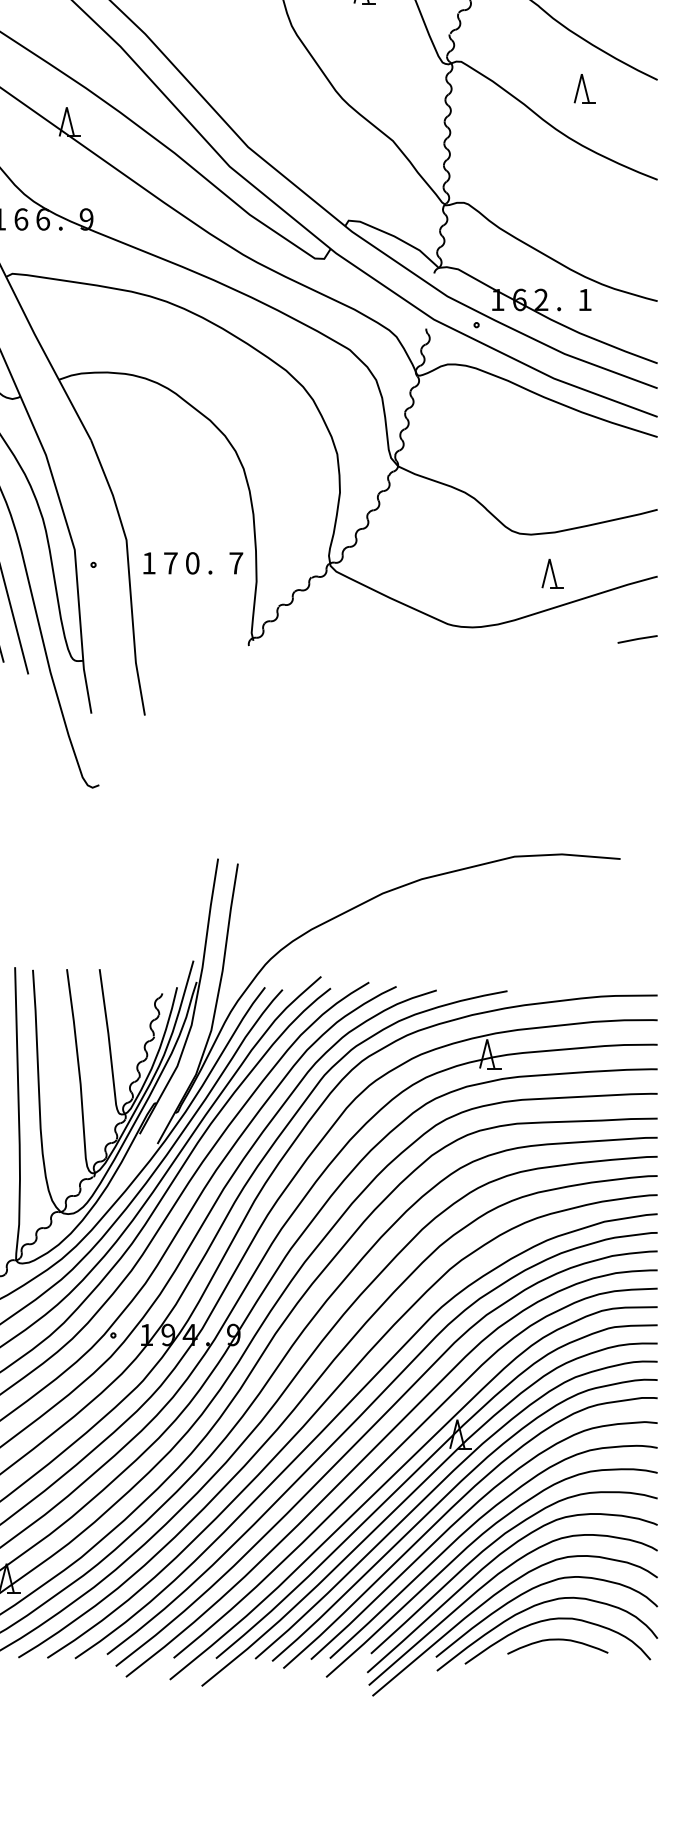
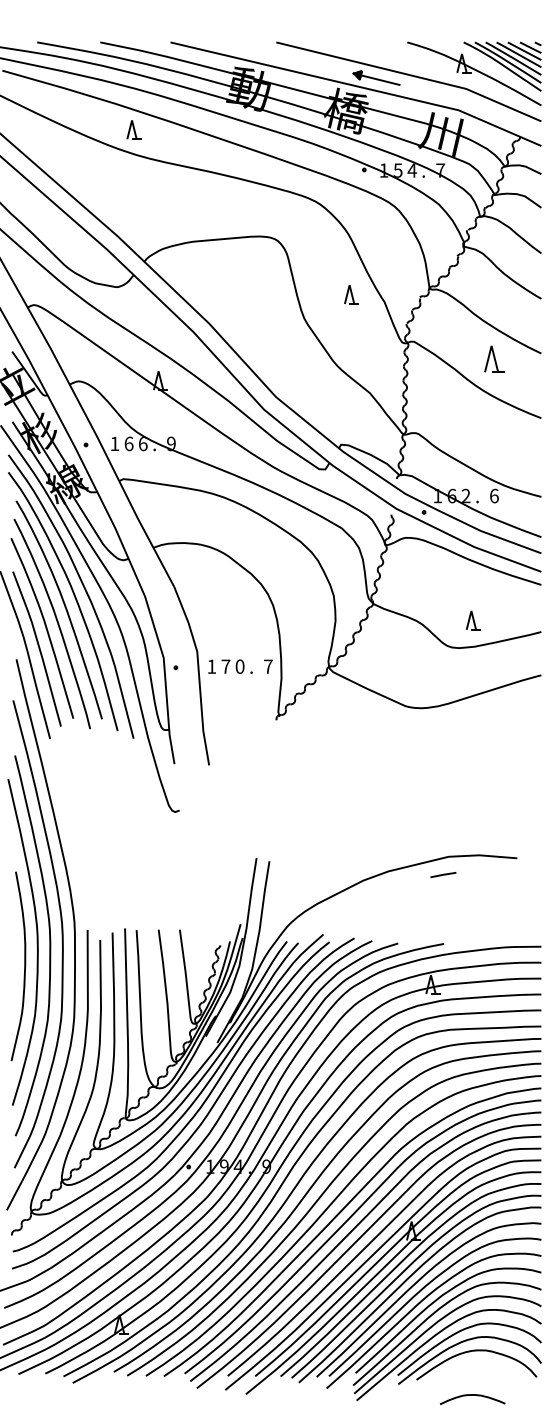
part: (583, 89) -> (493, 359), size x1.4
text: (585, 299) -> (494, 495), 1 -> 6
part: (552, 573) -> (473, 620), moved
line: (637, 640) -> (443, 875), moved
curve: (557, 1640) -> (472, 1395), moved

